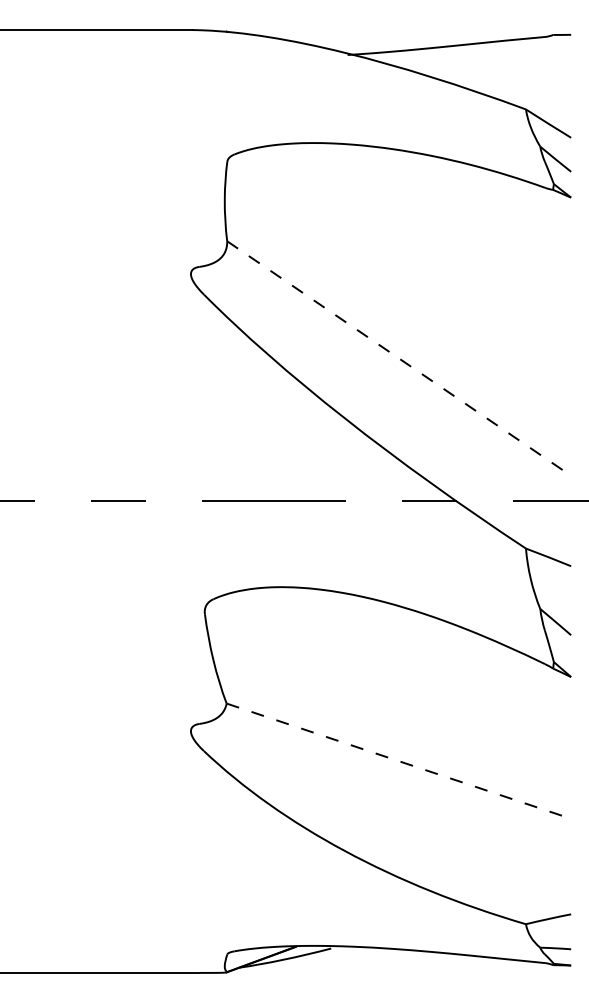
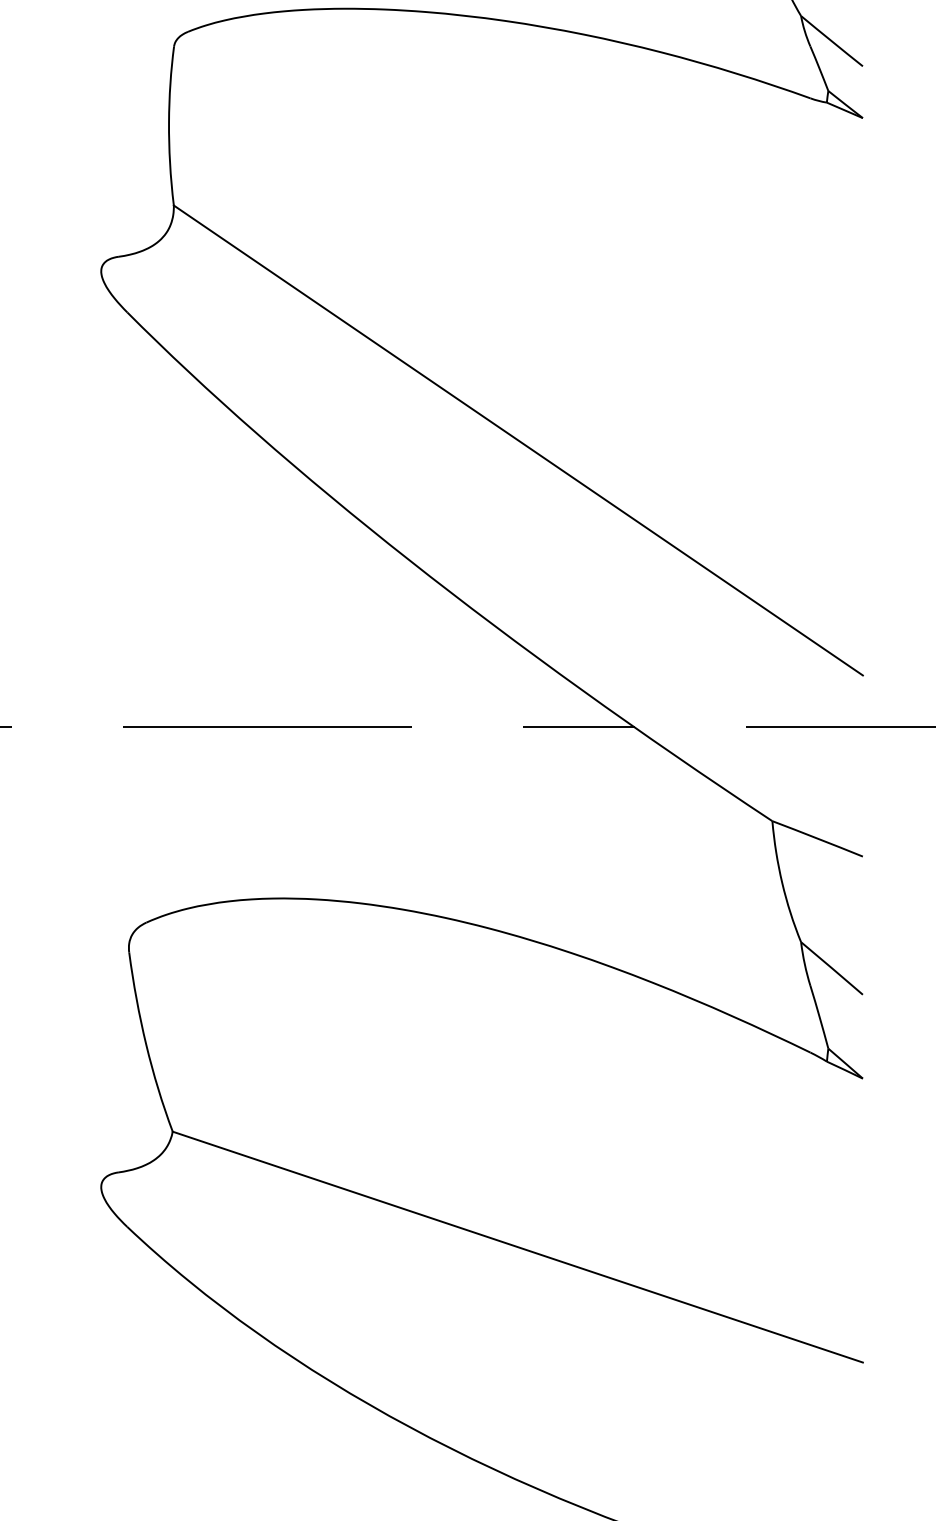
line: (399, 358) -> (519, 440), dashed -> solid
line: (398, 761) -> (517, 1247), dashed -> solid

